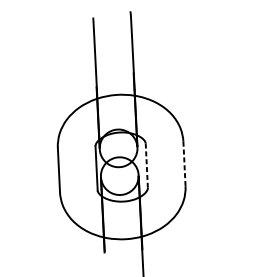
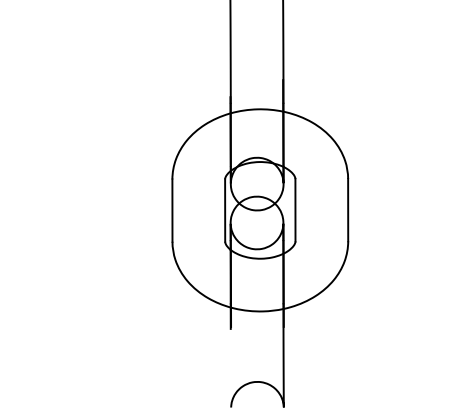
line: (184, 164) -> (348, 210), dashed -> solid
line: (146, 165) -> (295, 210), dashed -> solid

